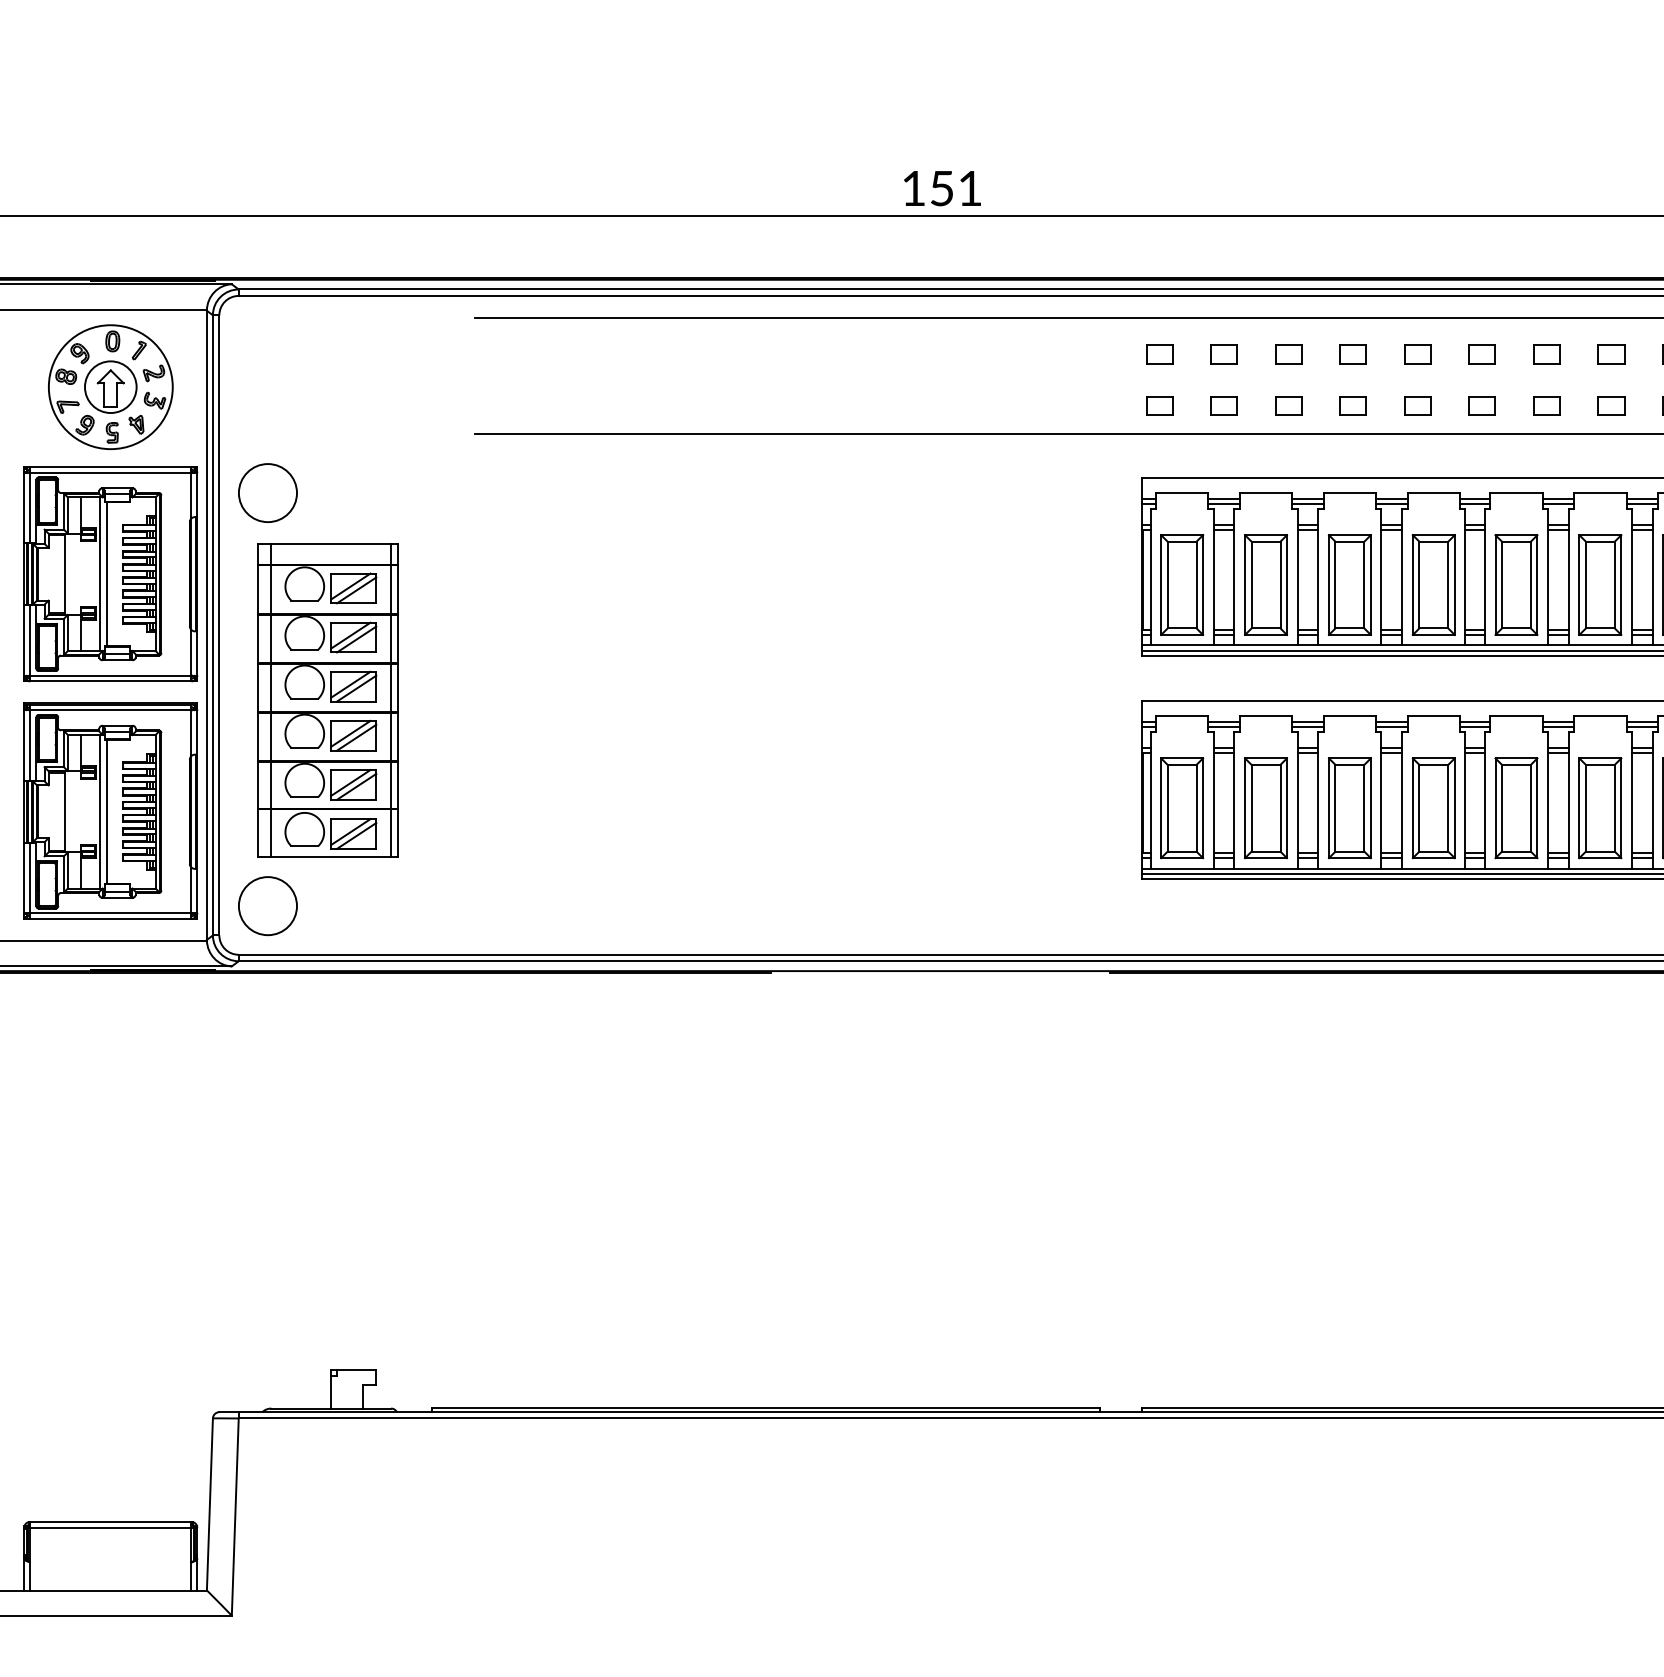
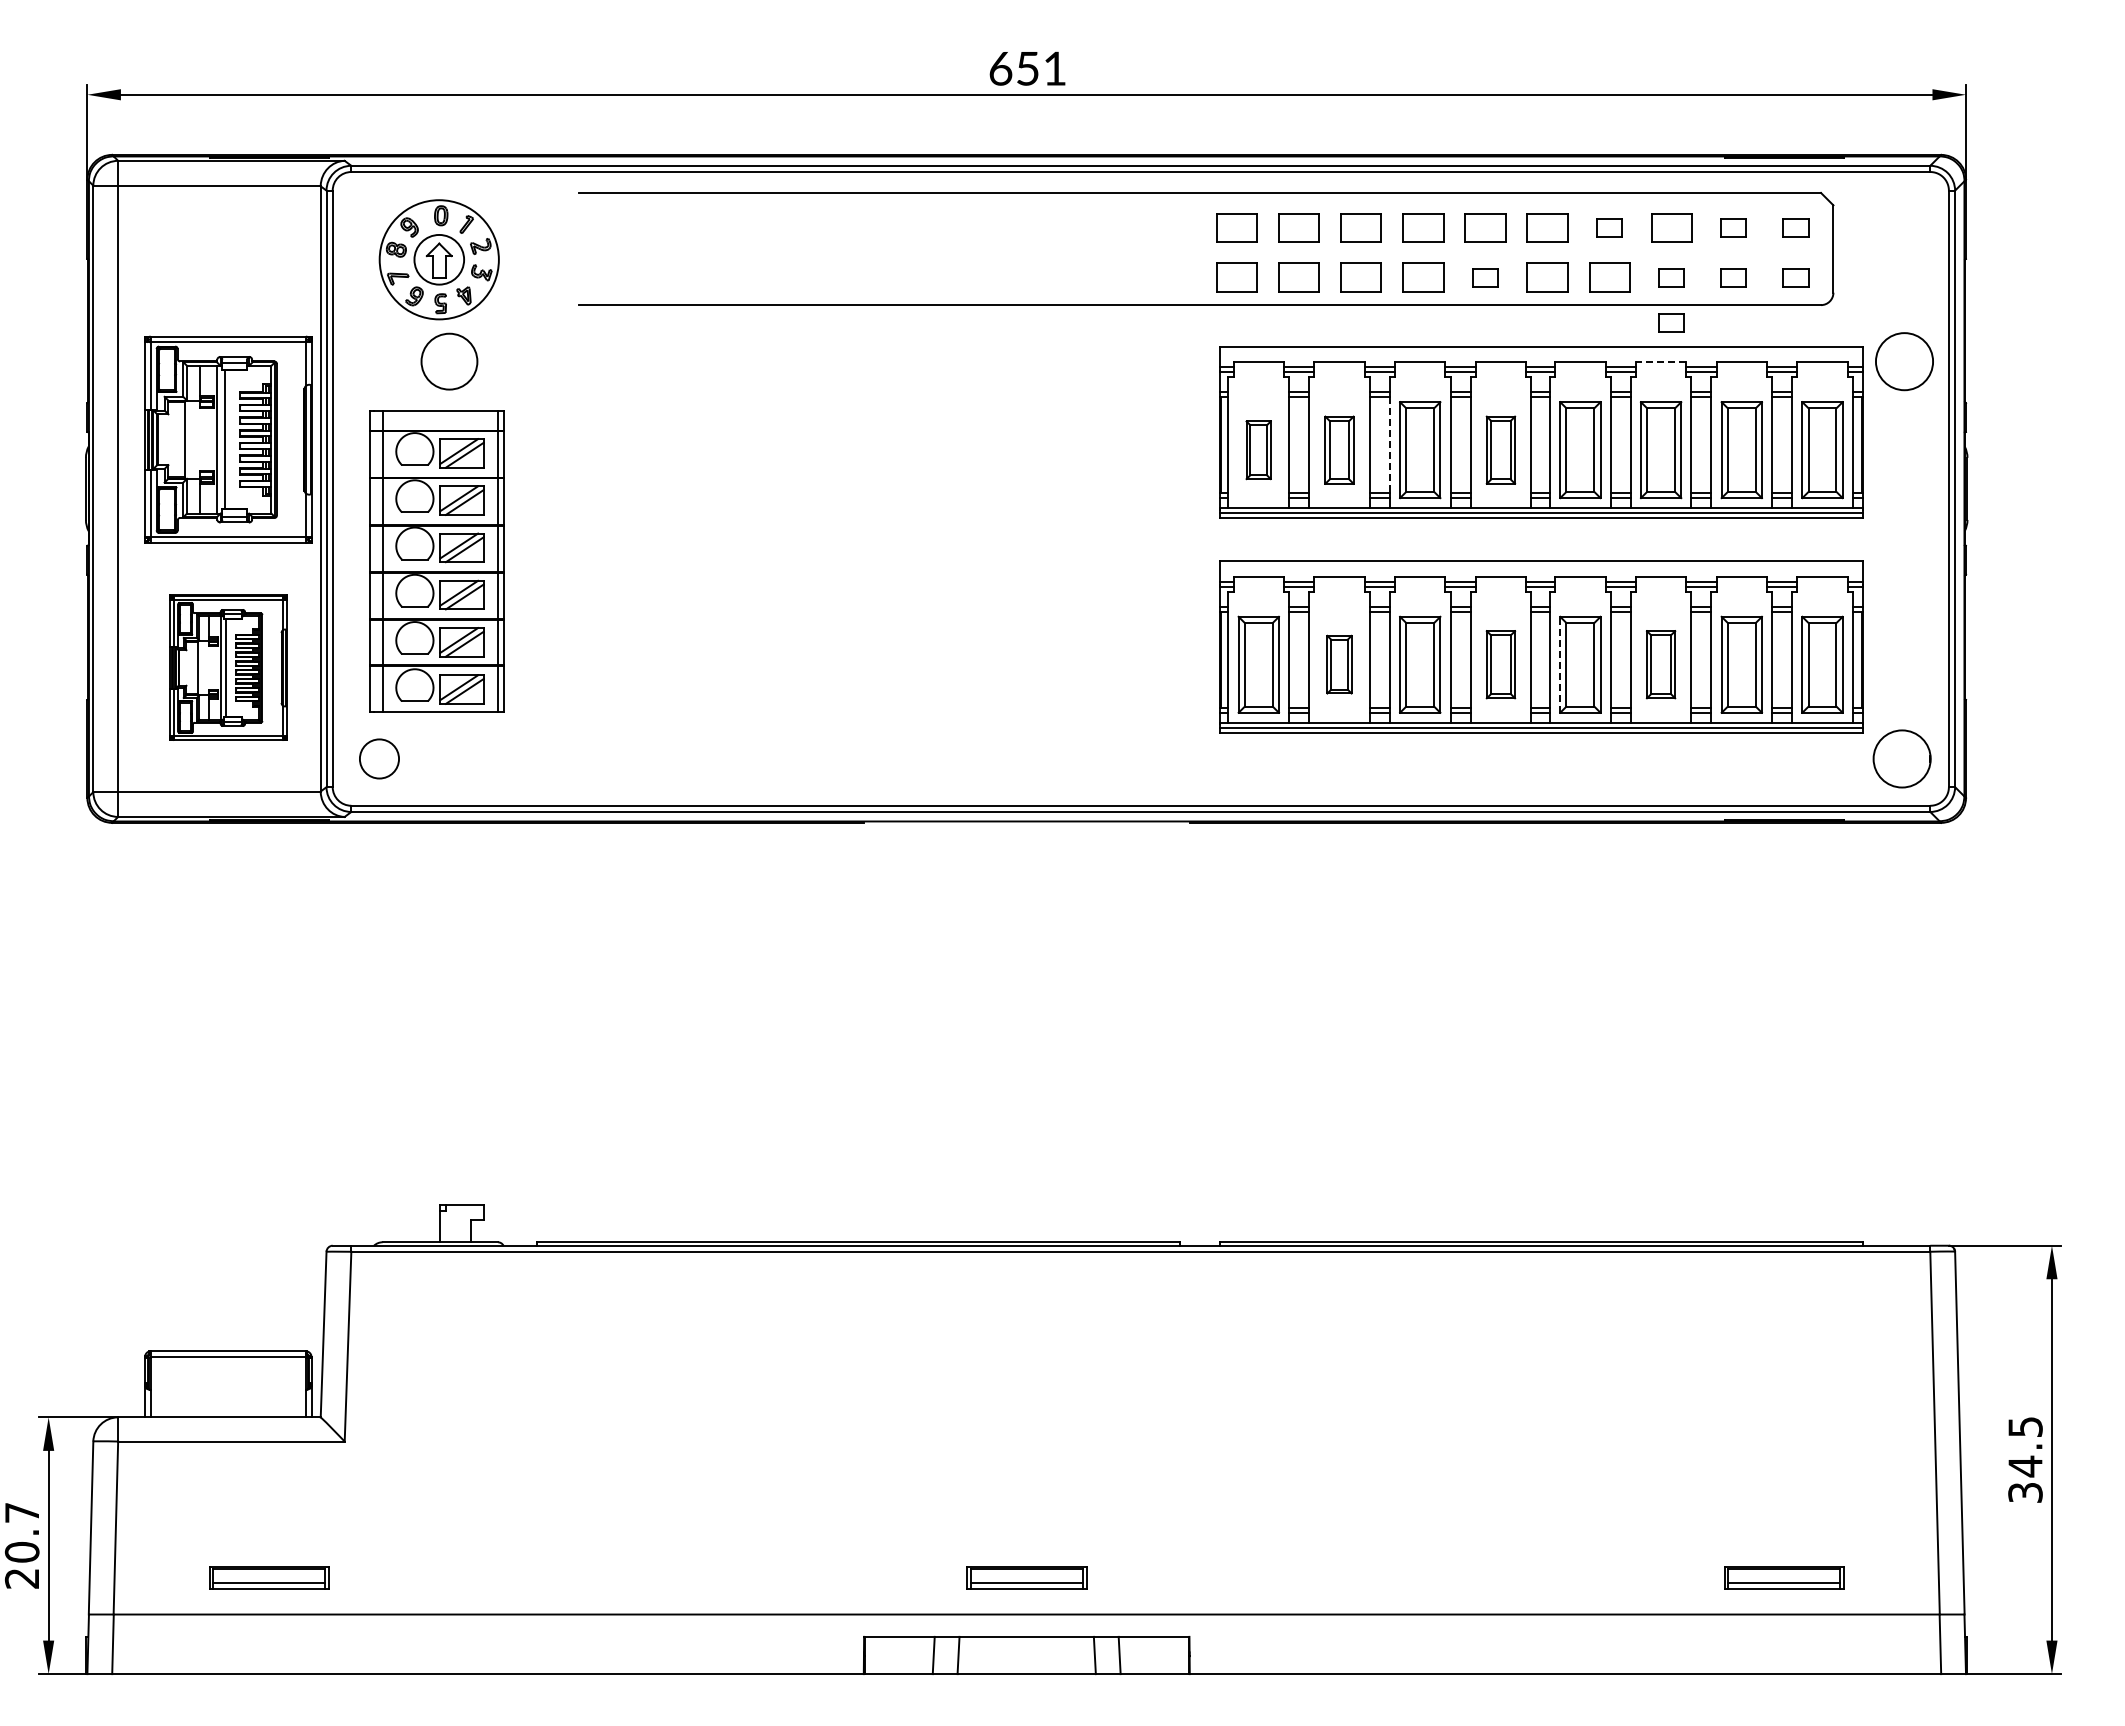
text: (913, 188) -> (1000, 68), 151 -> 651
part: (1159, 353) -> (1237, 227), size x1.6
part: (1224, 353) -> (1299, 227), size x1.6
part: (1288, 353) -> (1361, 227), size x1.6
part: (1353, 353) -> (1423, 227), size x1.6
part: (1417, 353) -> (1485, 227), size x1.6
part: (1482, 353) -> (1547, 227), size x1.6
part: (1611, 353) -> (1671, 227), size x1.6
part: (109, 386) -> (438, 259), moved
part: (1159, 405) -> (1237, 277), size x1.6
part: (1224, 405) -> (1299, 277), size x1.6
part: (1288, 405) -> (1361, 277), size x1.6
part: (1353, 405) -> (1423, 277), size x1.6
part: (1482, 405) -> (1547, 277), size x1.6
part: (1546, 405) -> (1609, 277), size x1.6
part: (1611, 452) -> (1671, 322), added
circle: (267, 492) -> (449, 361), moved
line: (1599, 492) -> (1660, 361), solid -> dashed
line: (1317, 580) -> (1389, 445), solid -> dashed
part: (1181, 585) -> (1258, 450), size x0.6
part: (1266, 585) -> (1339, 450), size x0.7
part: (1433, 585) -> (1500, 450), size x0.7
part: (1266, 807) -> (1339, 664), size x0.6
part: (1433, 807) -> (1500, 664), size x0.7
line: (1495, 807) -> (1560, 664), solid -> dashed
part: (1599, 807) -> (1660, 664), size x0.7
part: (111, 811) -> (228, 667), size x0.7
circle: (267, 905) -> (379, 758), size x0.7

